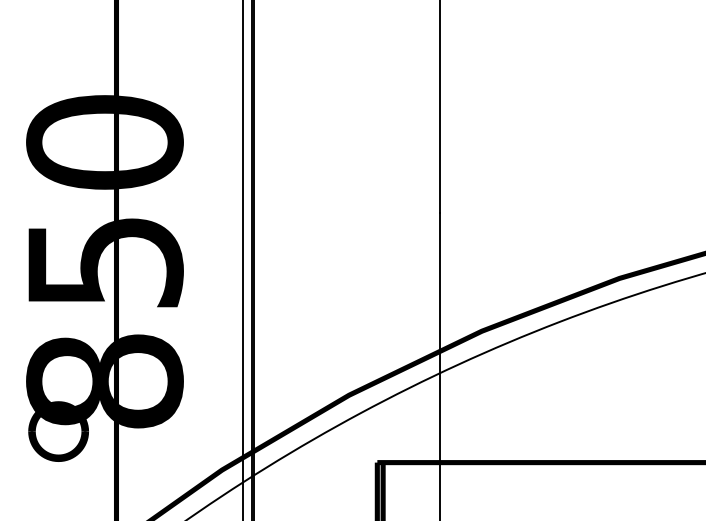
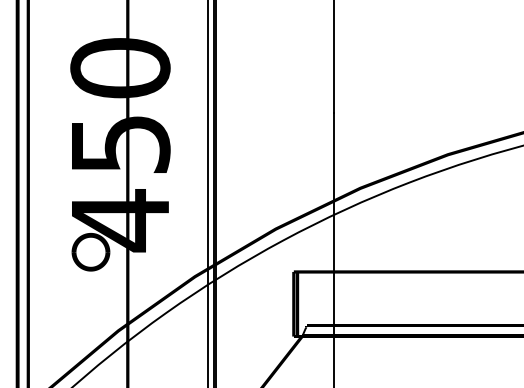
text: (105, 381) -> (120, 220), 850 -> 450

